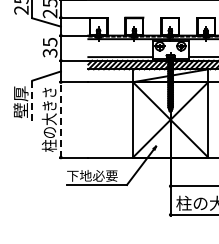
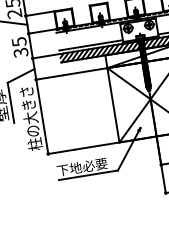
line: (32, 101) -> (11, 103), dashed -> solid
line: (60, 119) -> (41, 116), dashed -> solid

